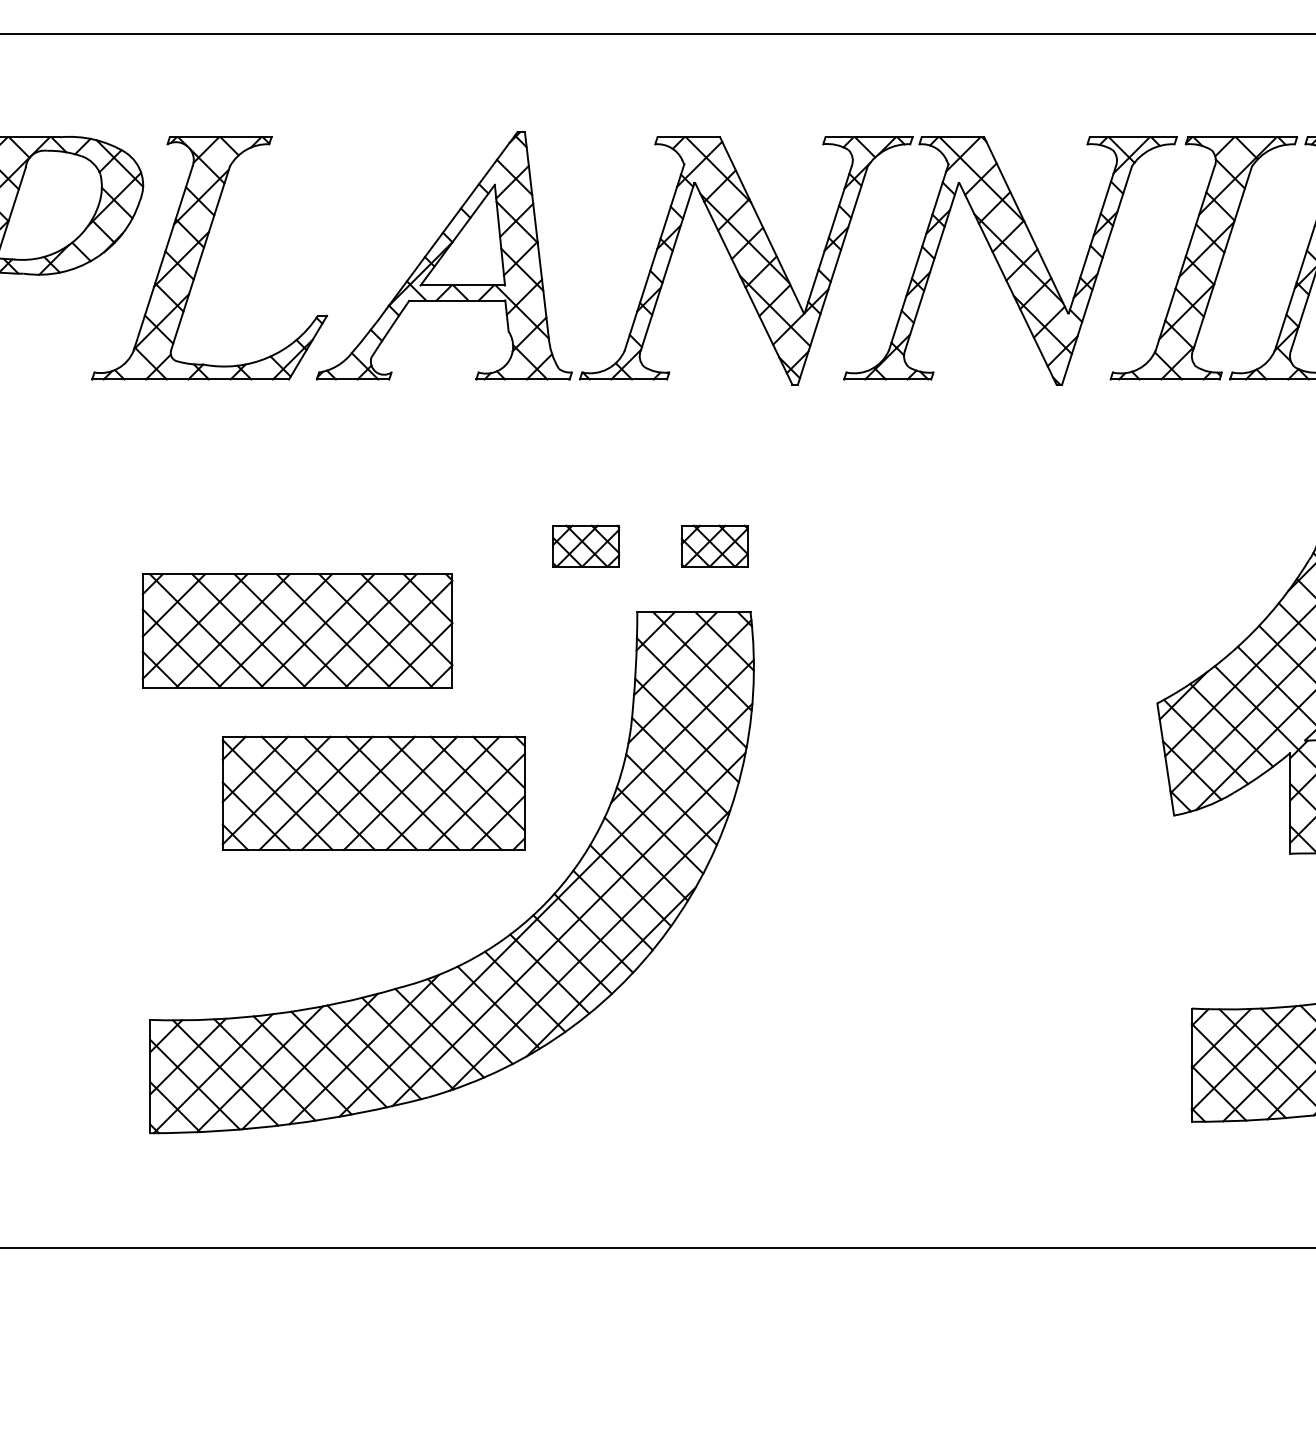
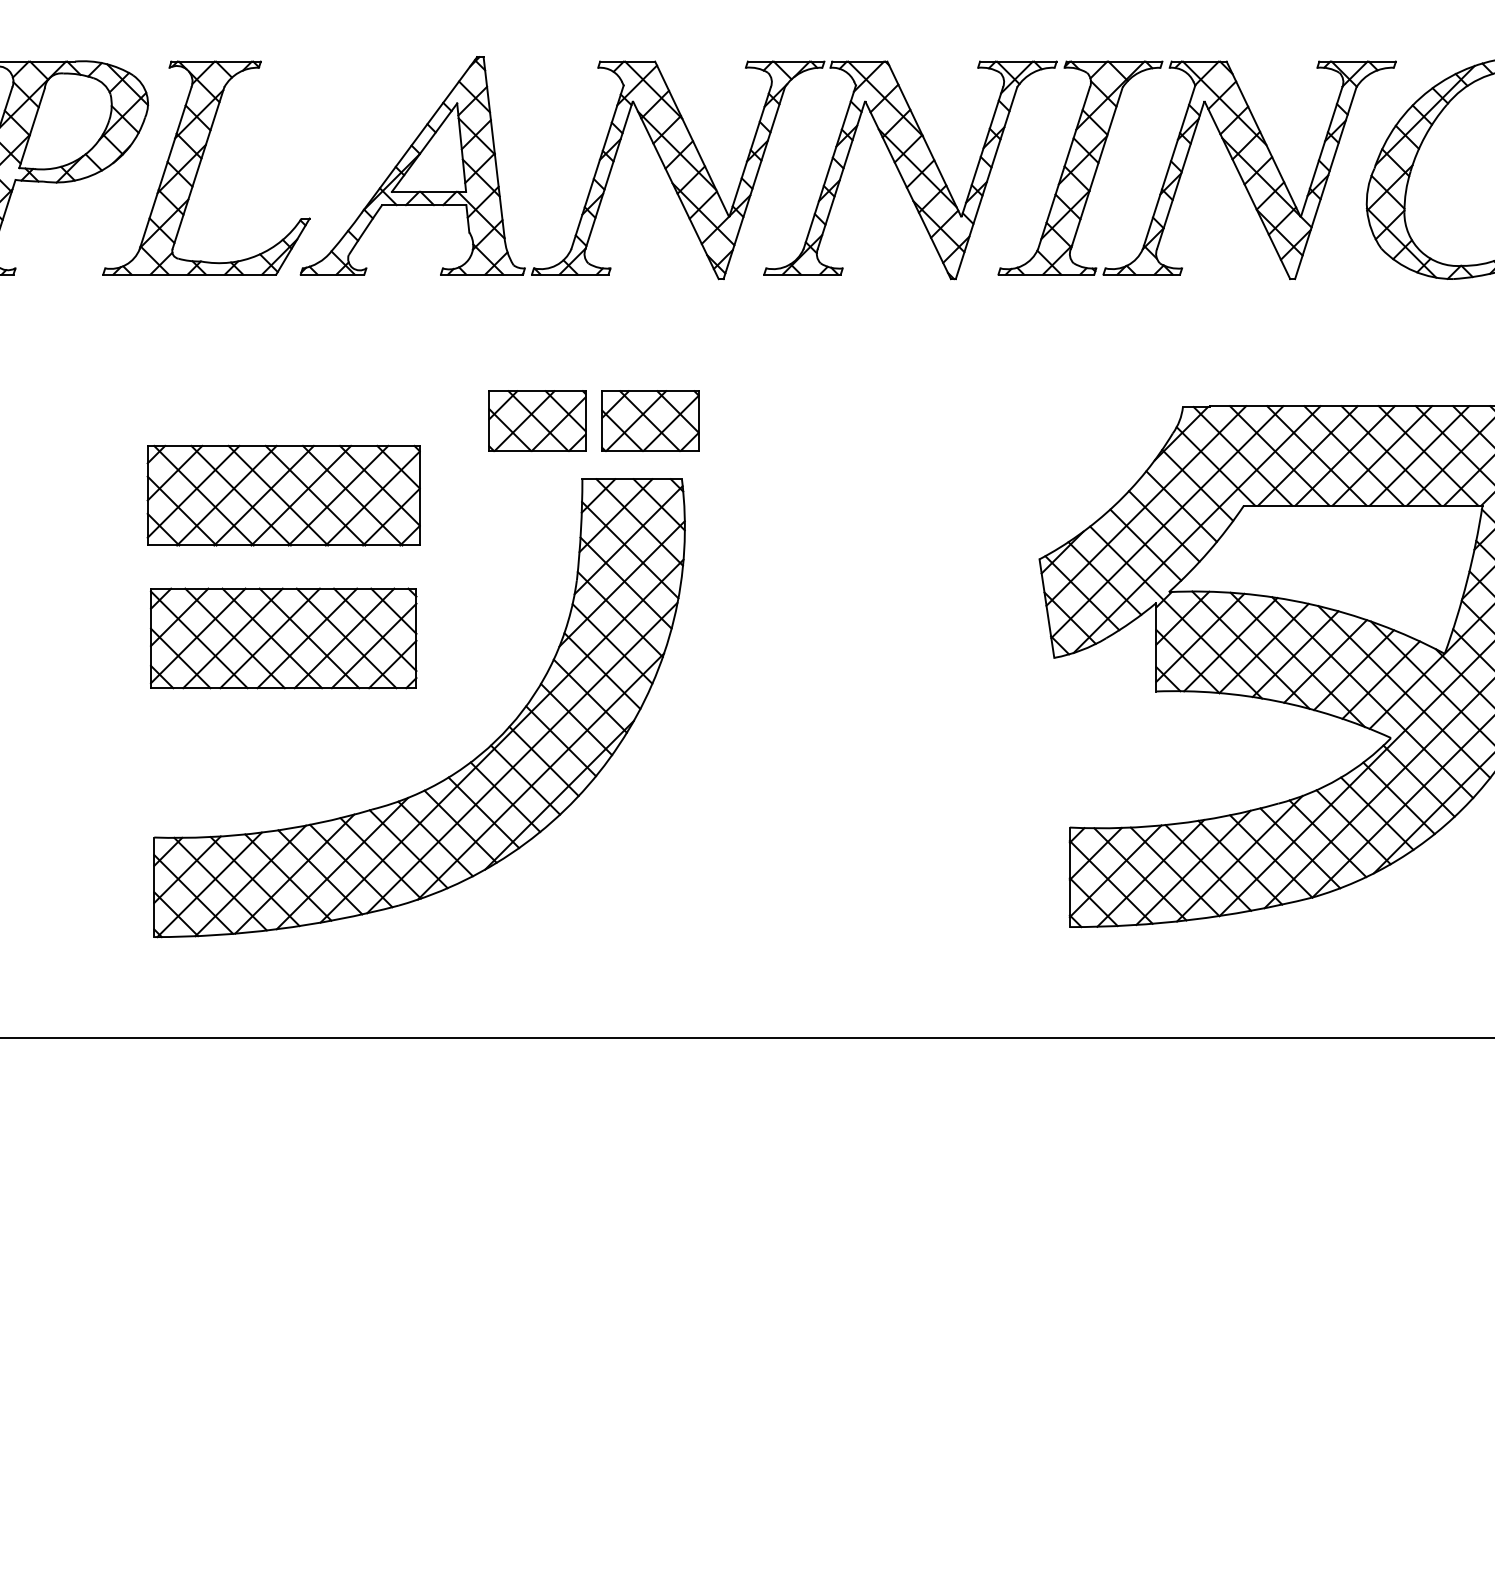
part: (586, 545) -> (537, 420), size x1.67
part: (714, 545) -> (650, 420), size x1.67
part: (373, 793) -> (283, 638), moved

